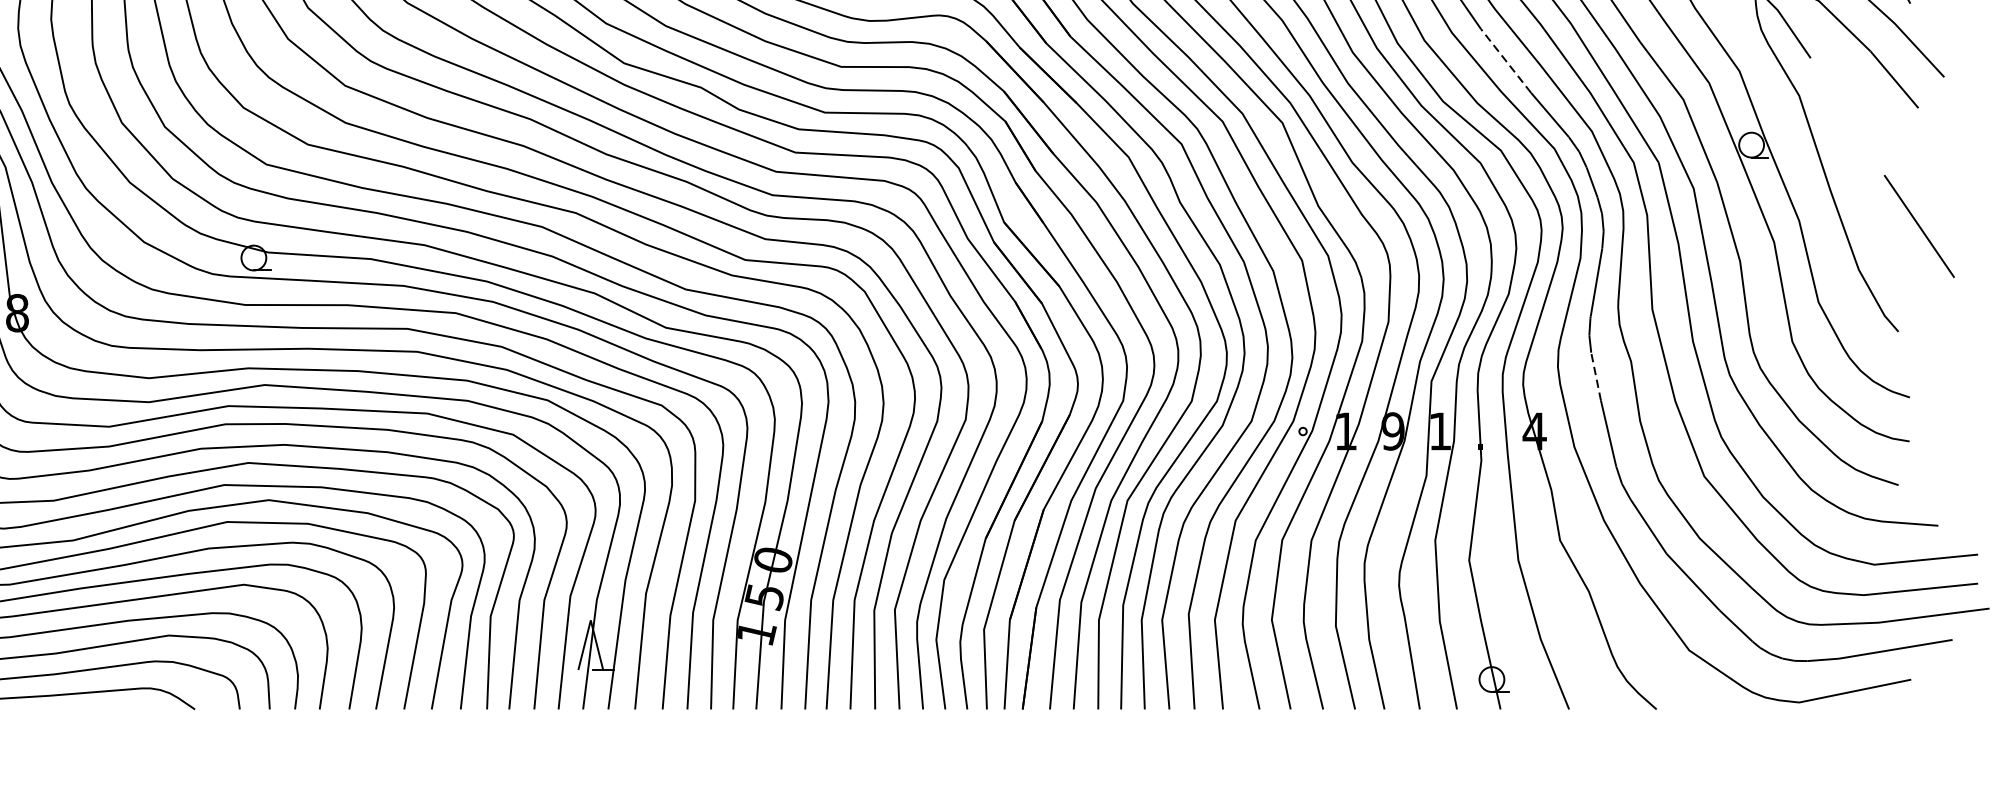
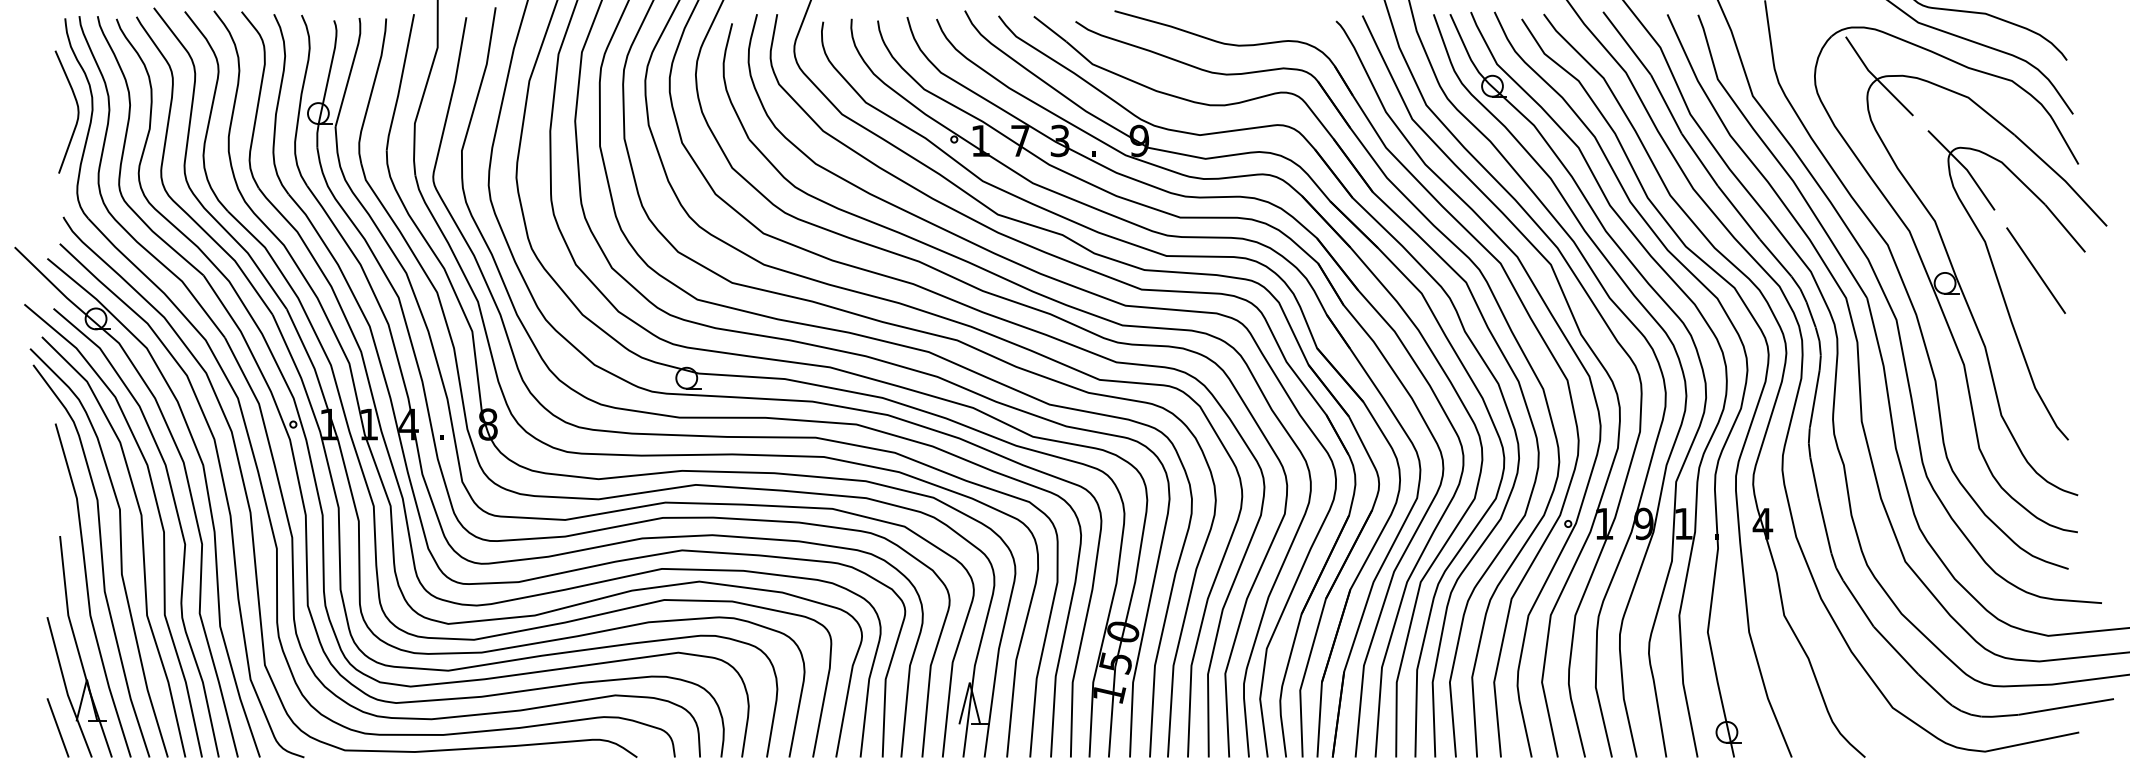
line: (1505, 60) -> (1738, 212), dashed -> solid
line: (1918, 226) -> (2035, 270), moved
line: (1596, 376) -> (1814, 477), dashed -> solid

